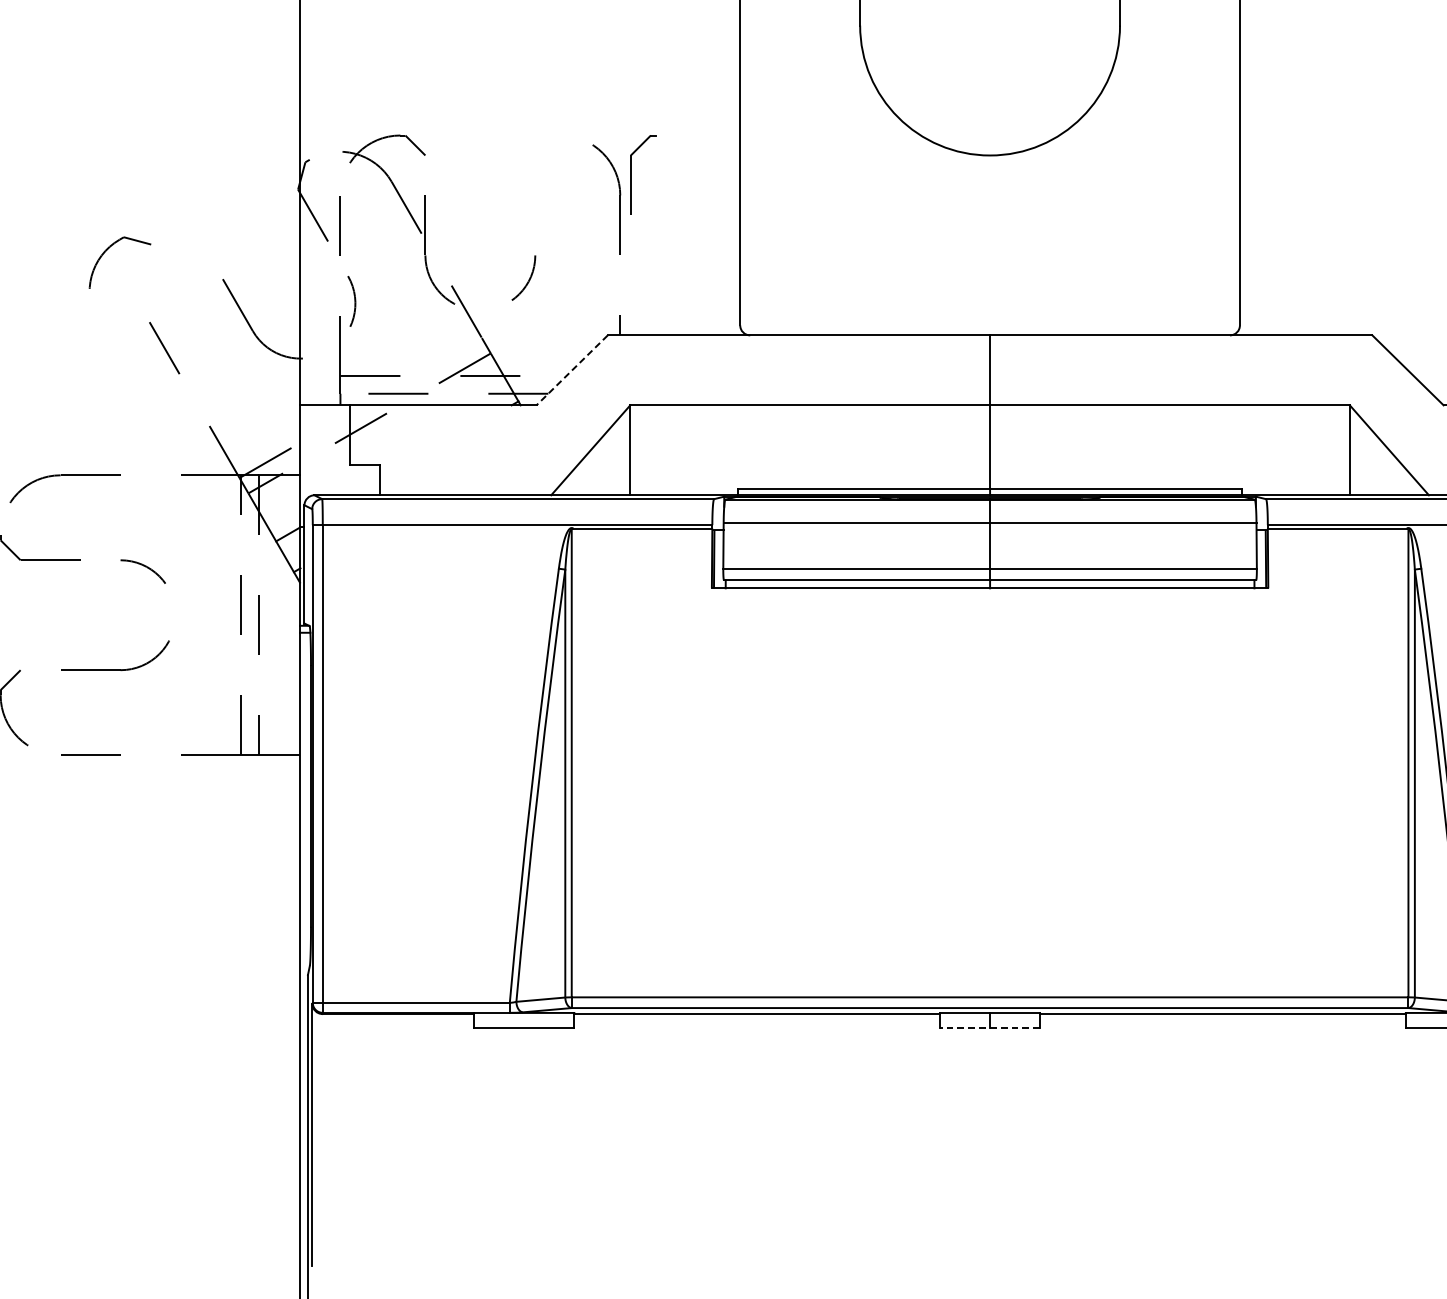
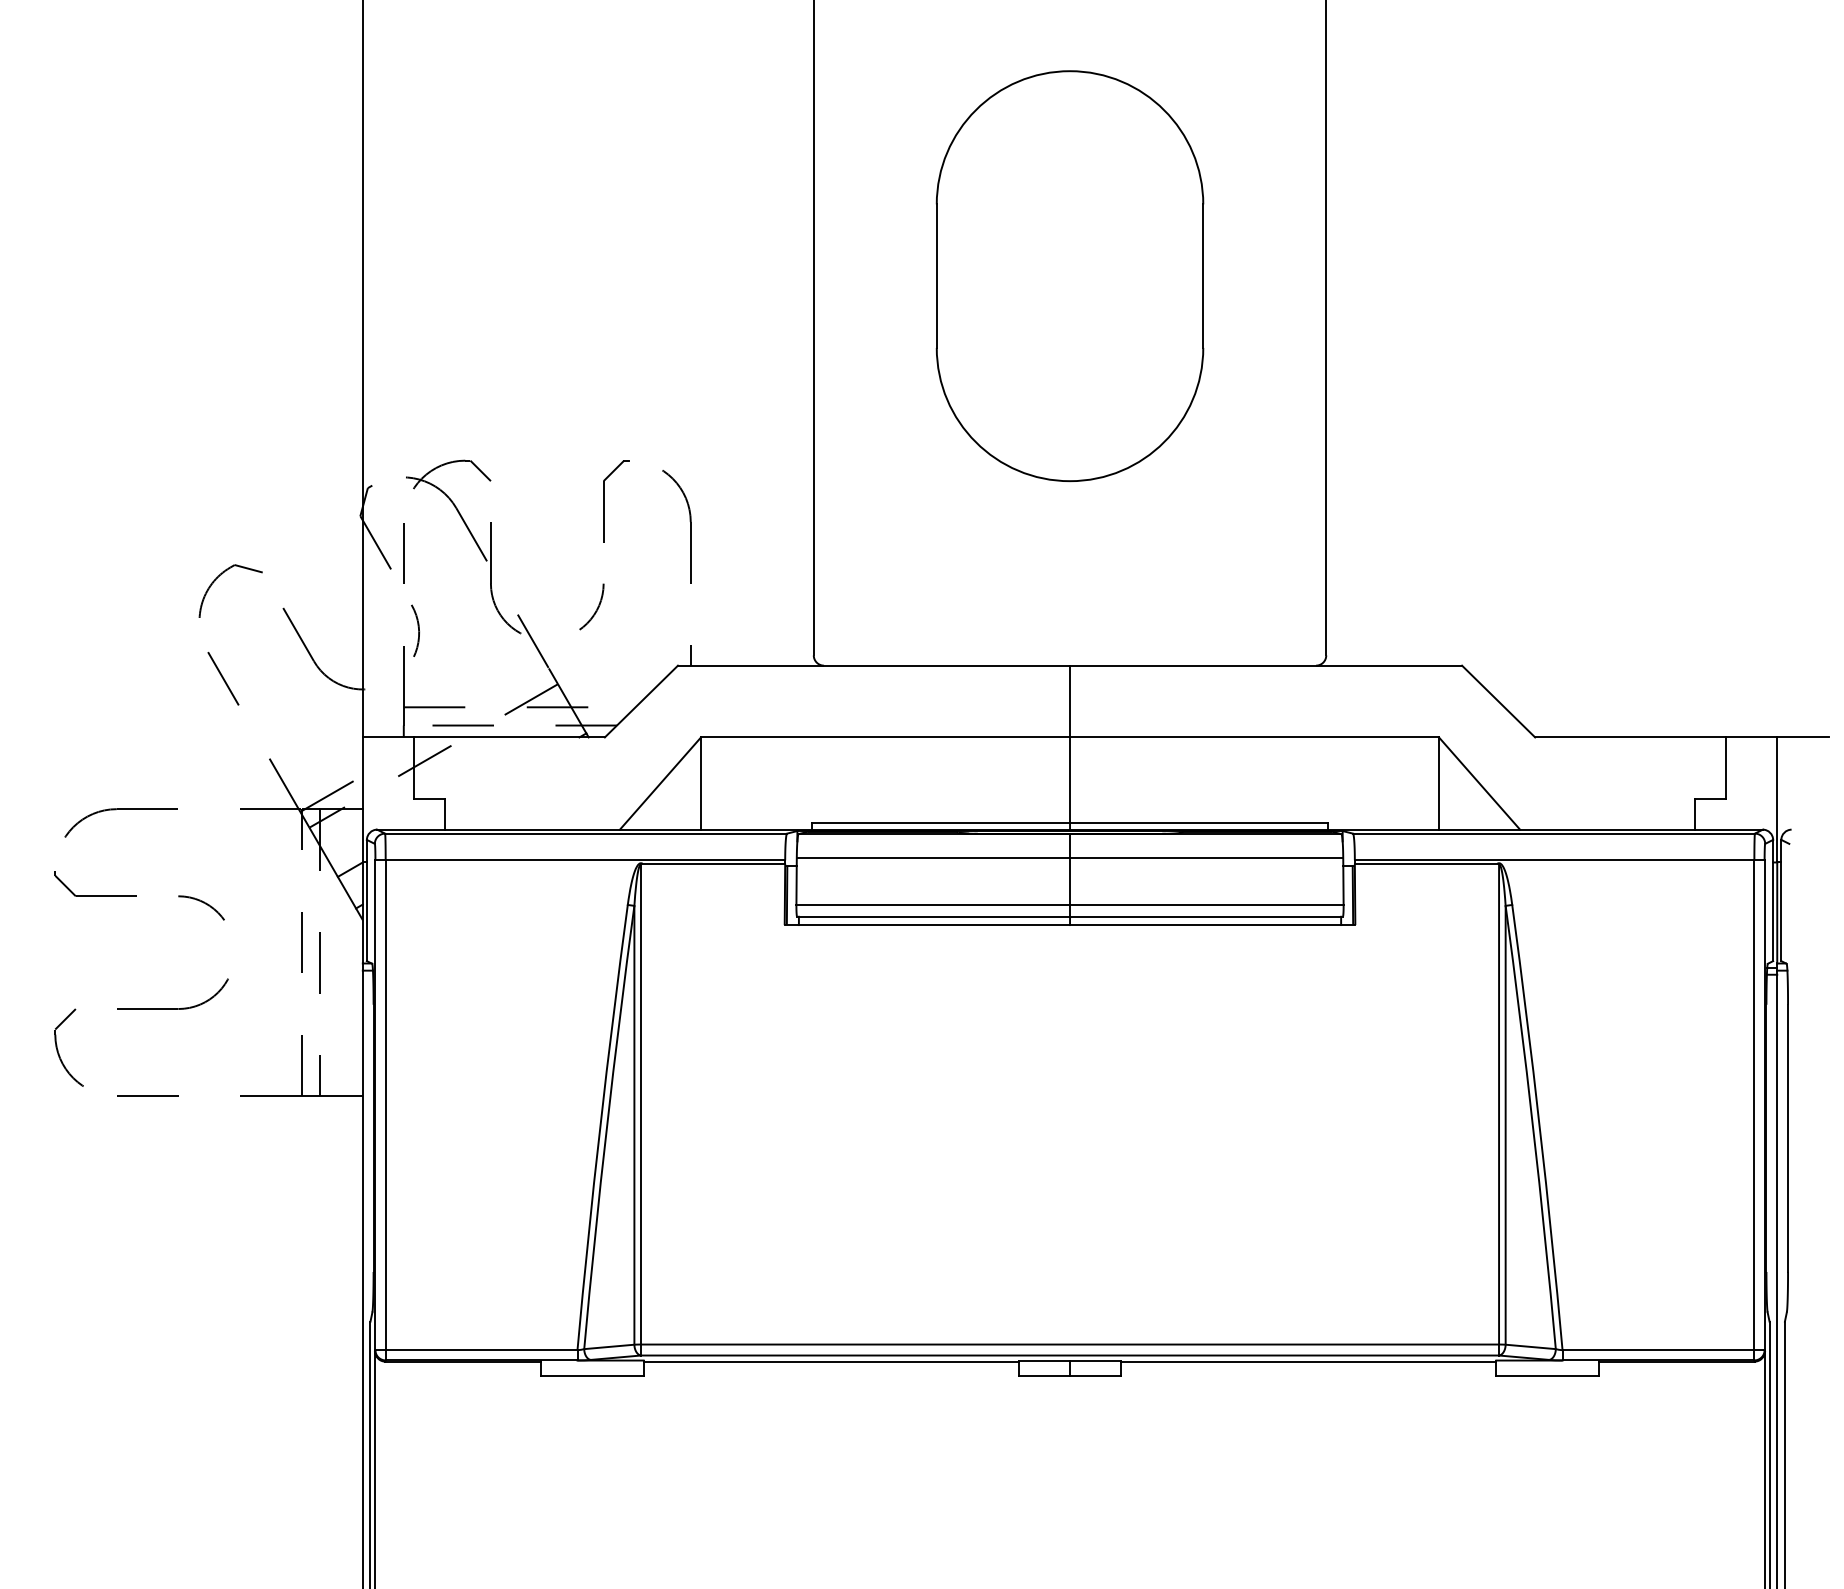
part: (631, 175) -> (604, 501), moved
part: (111, 247) -> (221, 575), moved
line: (572, 370) -> (641, 701), dashed -> solid
line: (989, 1028) -> (1069, 1376), dashed -> solid

